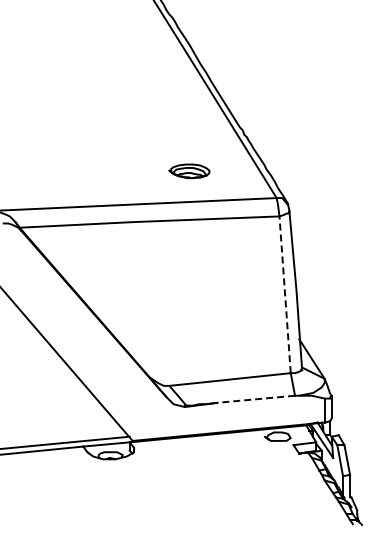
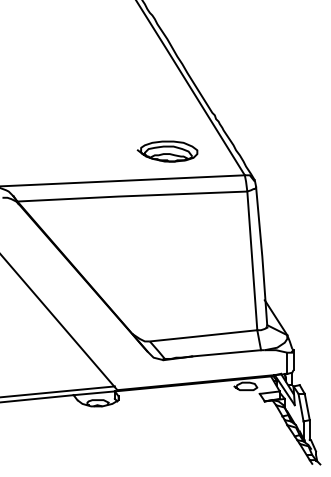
part: (188, 171) -> (166, 151), size x1.67
line: (285, 294) -> (252, 260), dashed -> solid
line: (256, 399) -> (226, 353), dashed -> solid

